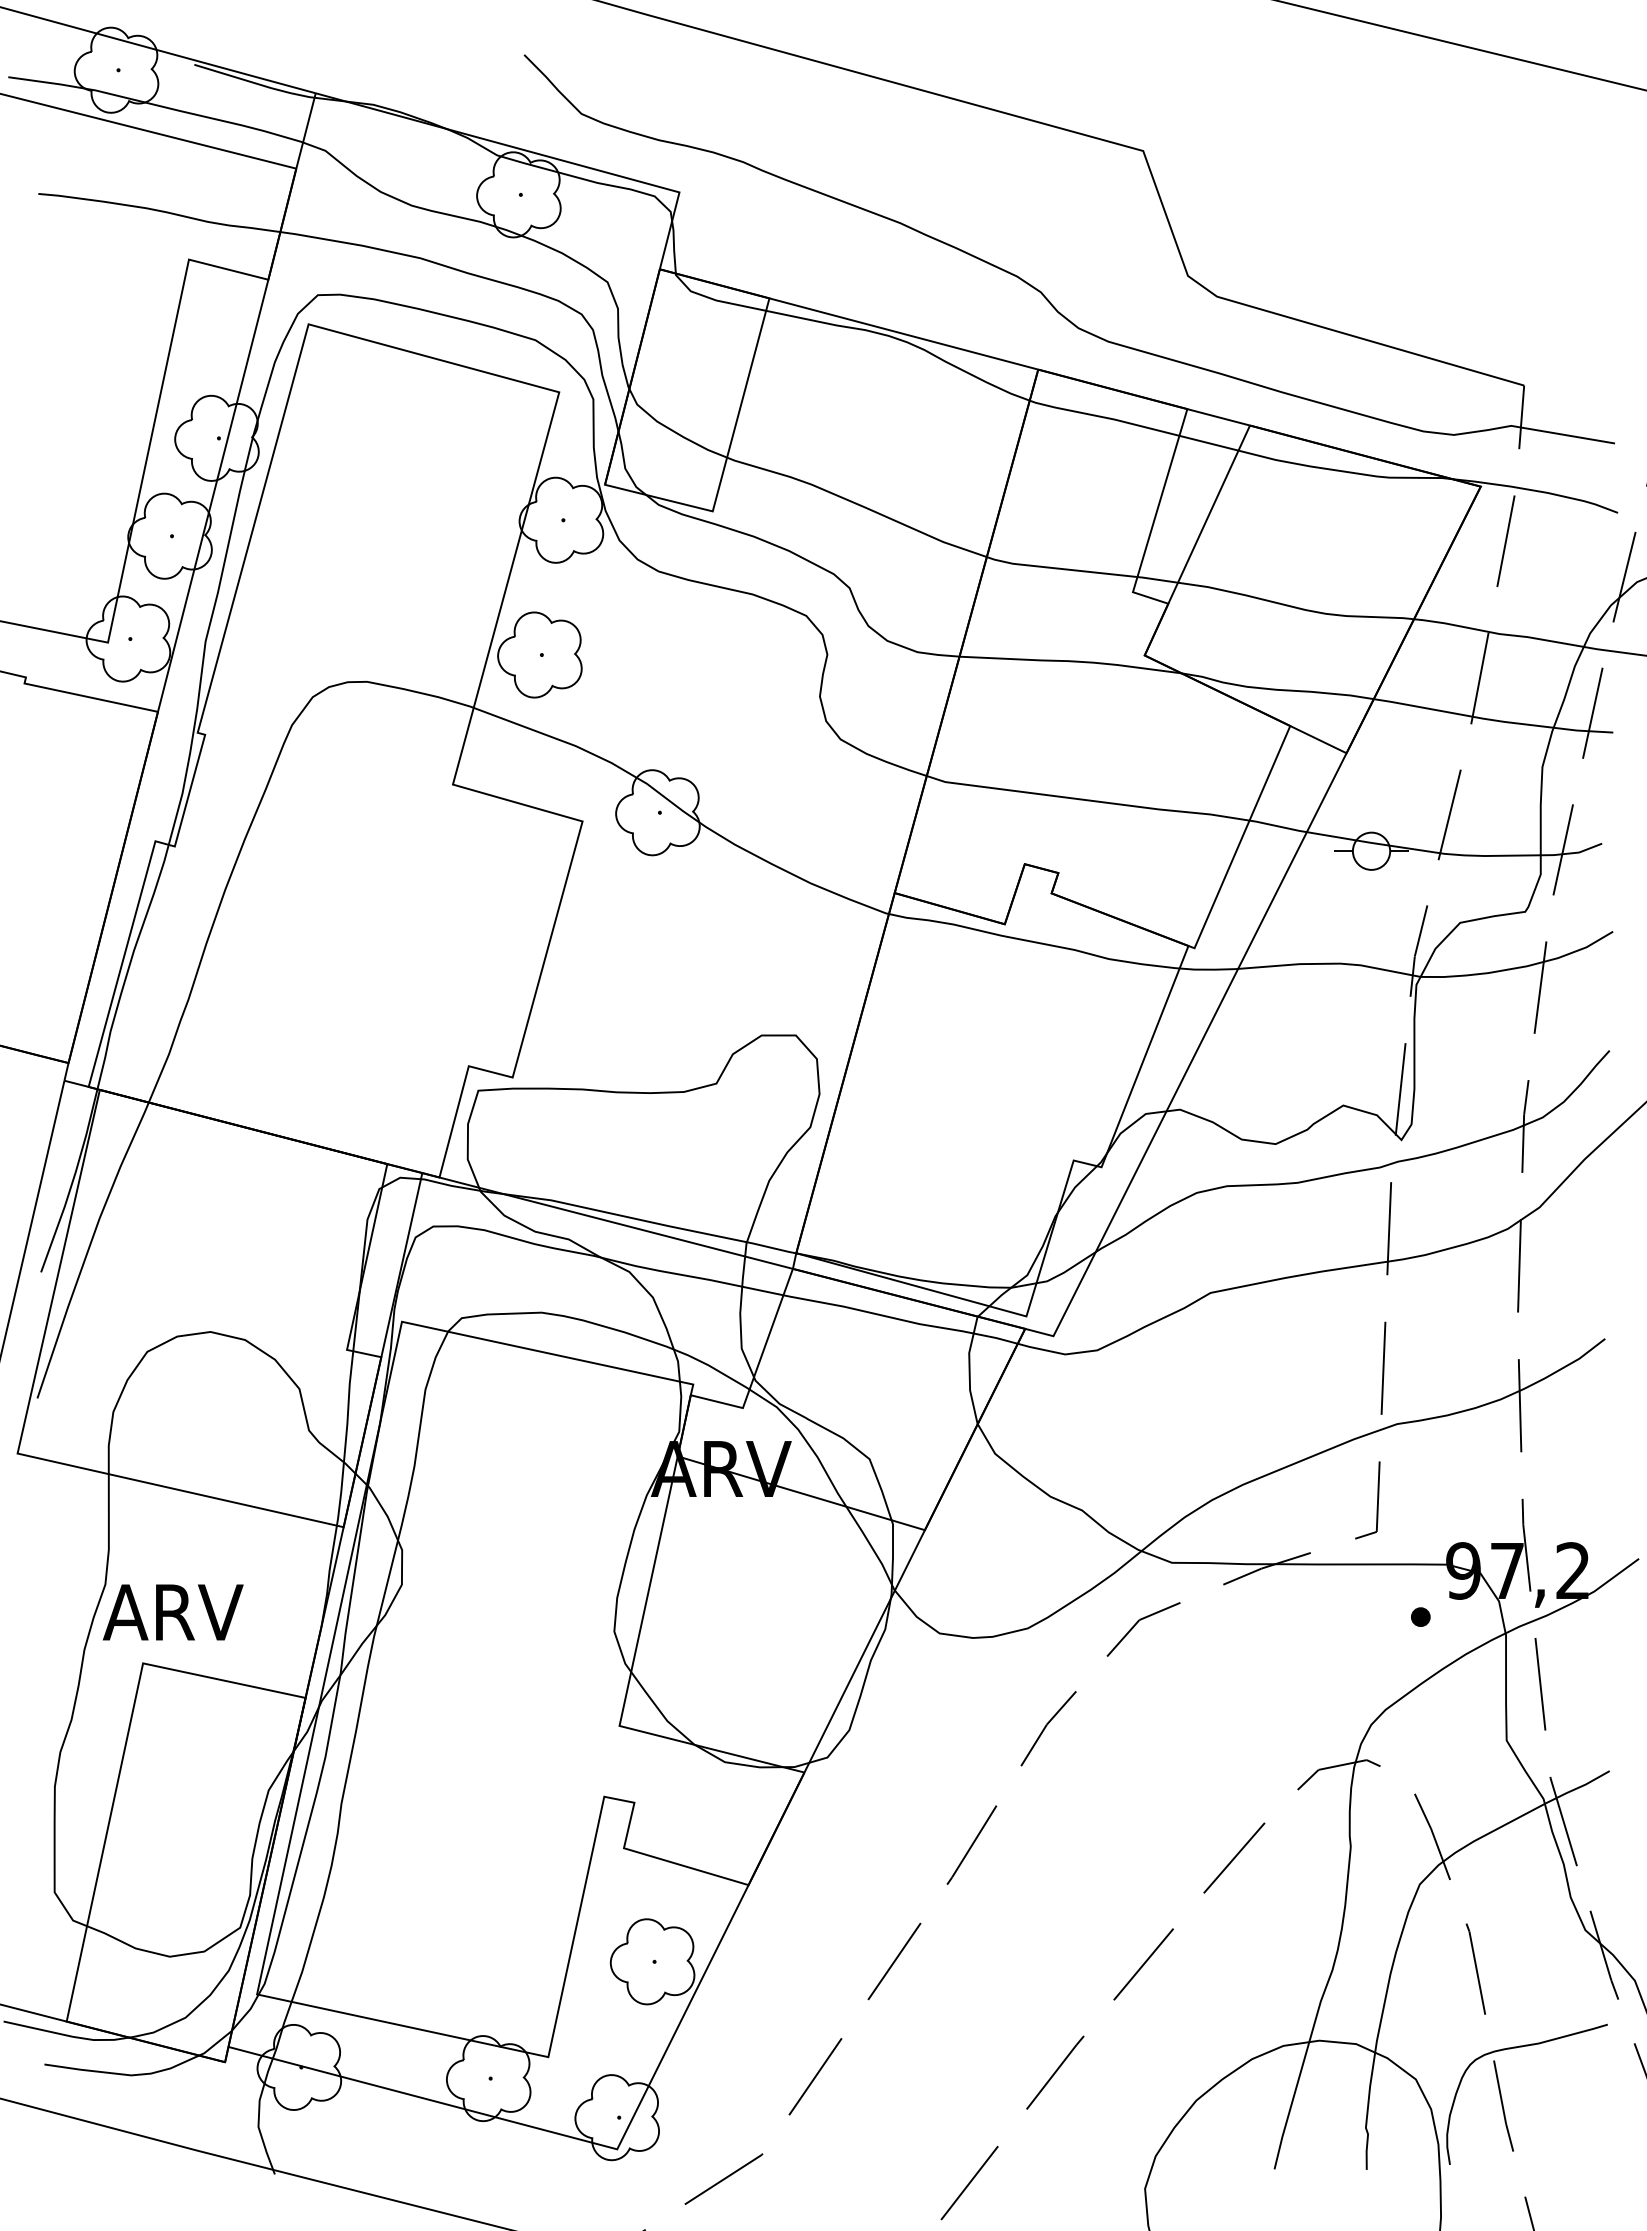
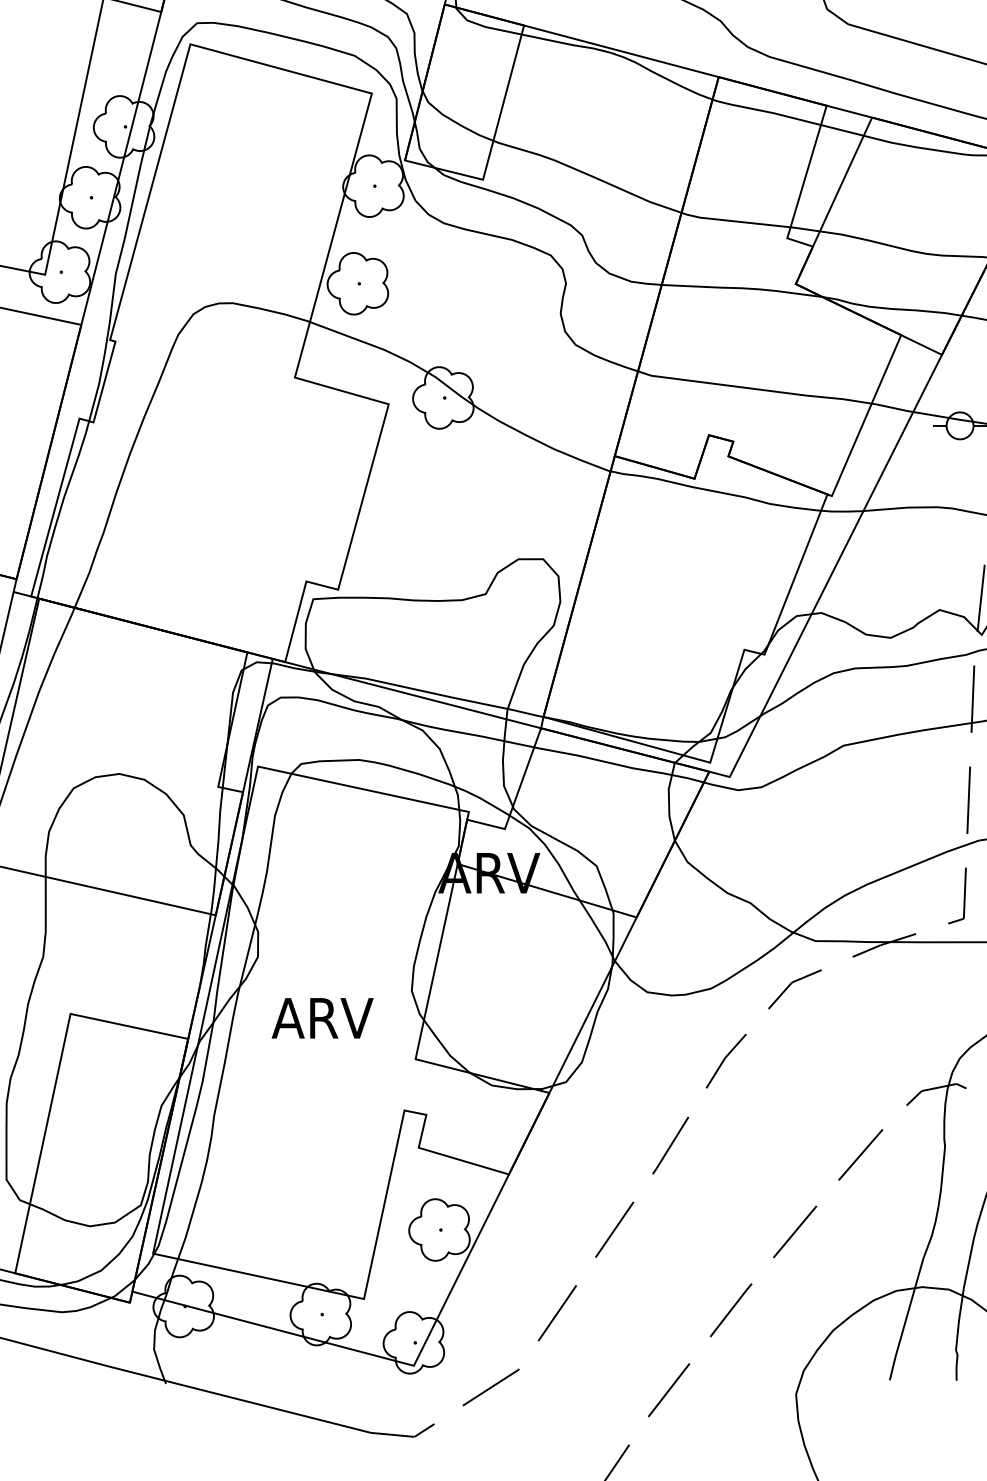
text: (172, 1612) -> (322, 1018), moved

